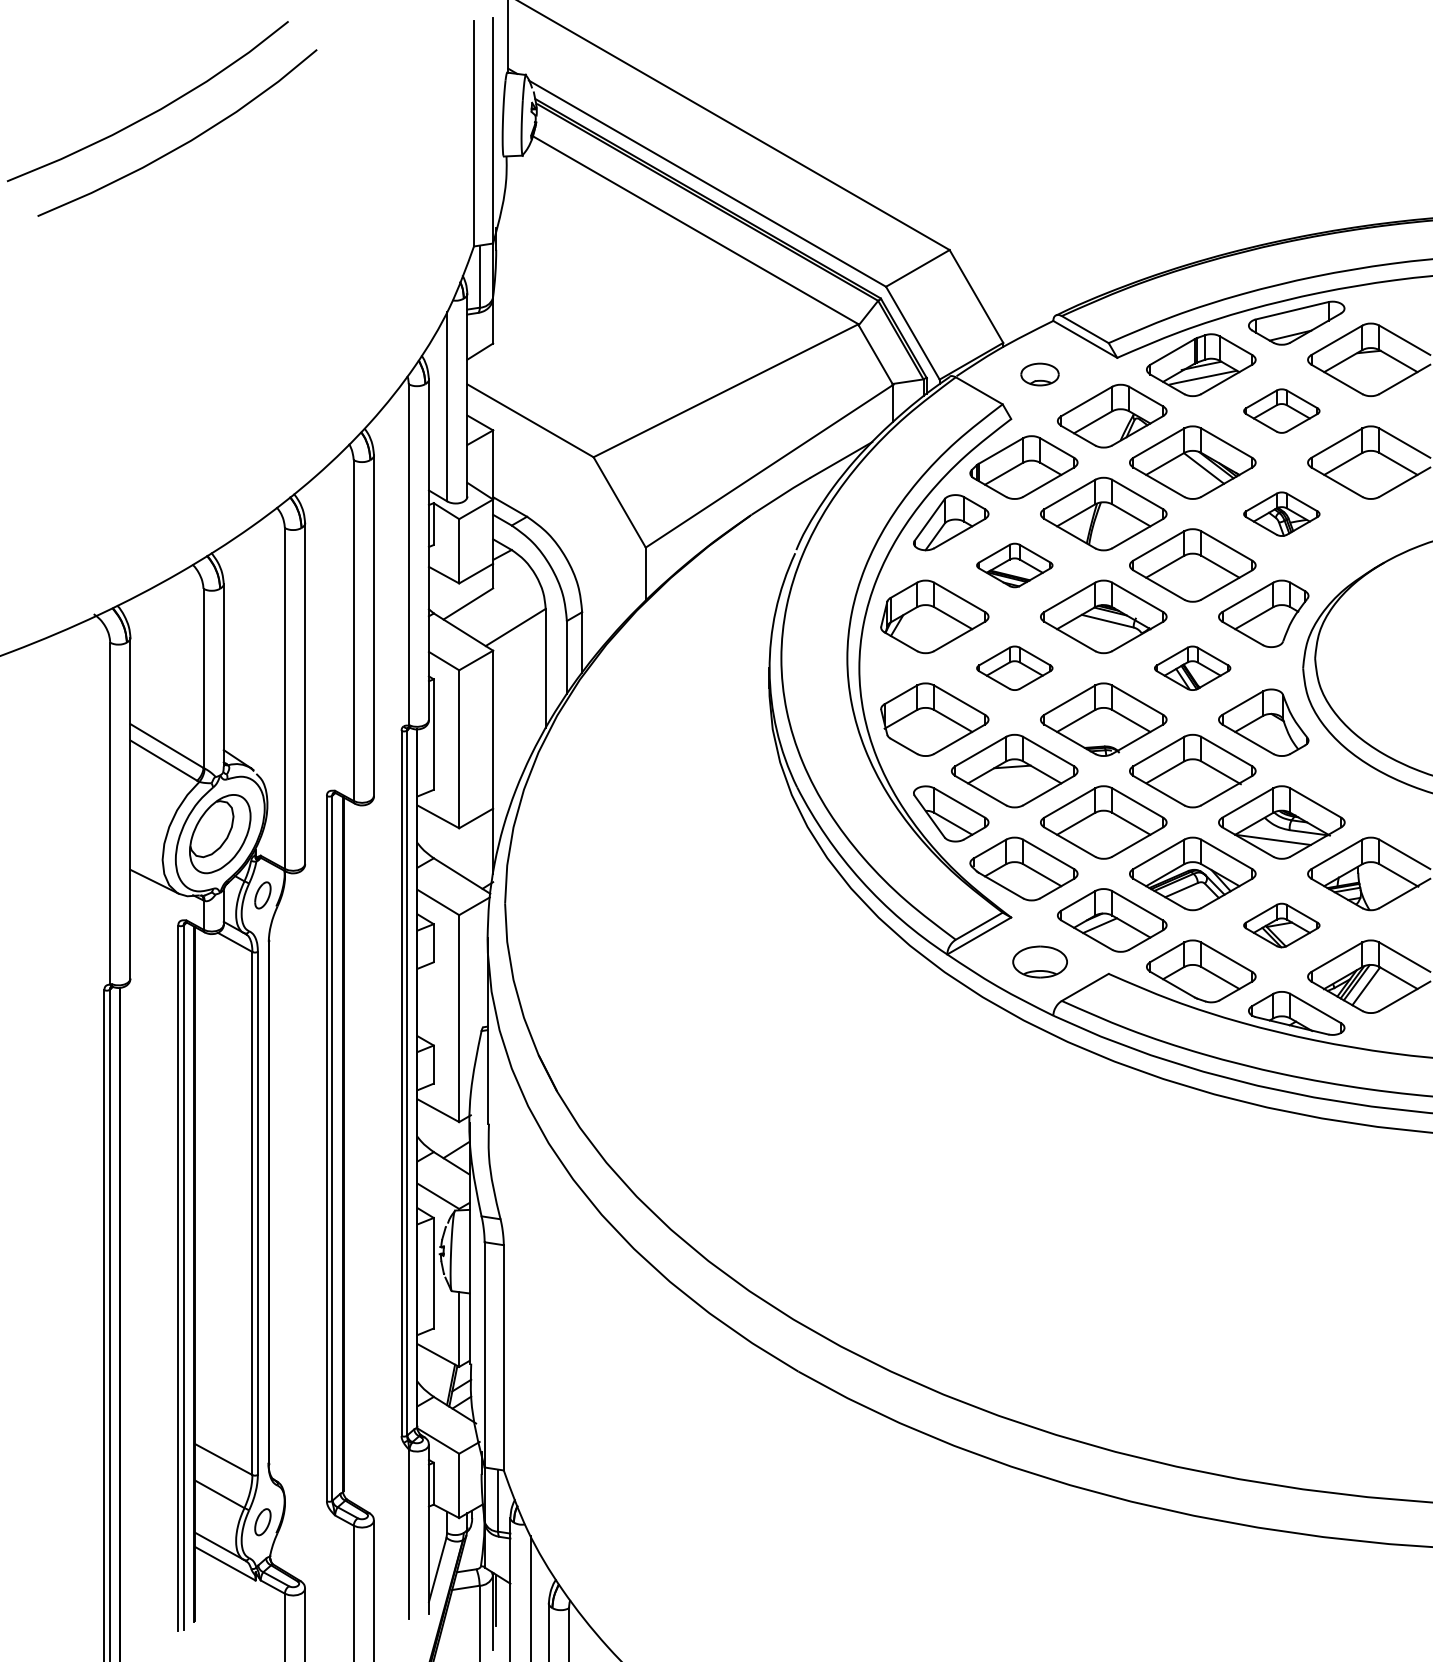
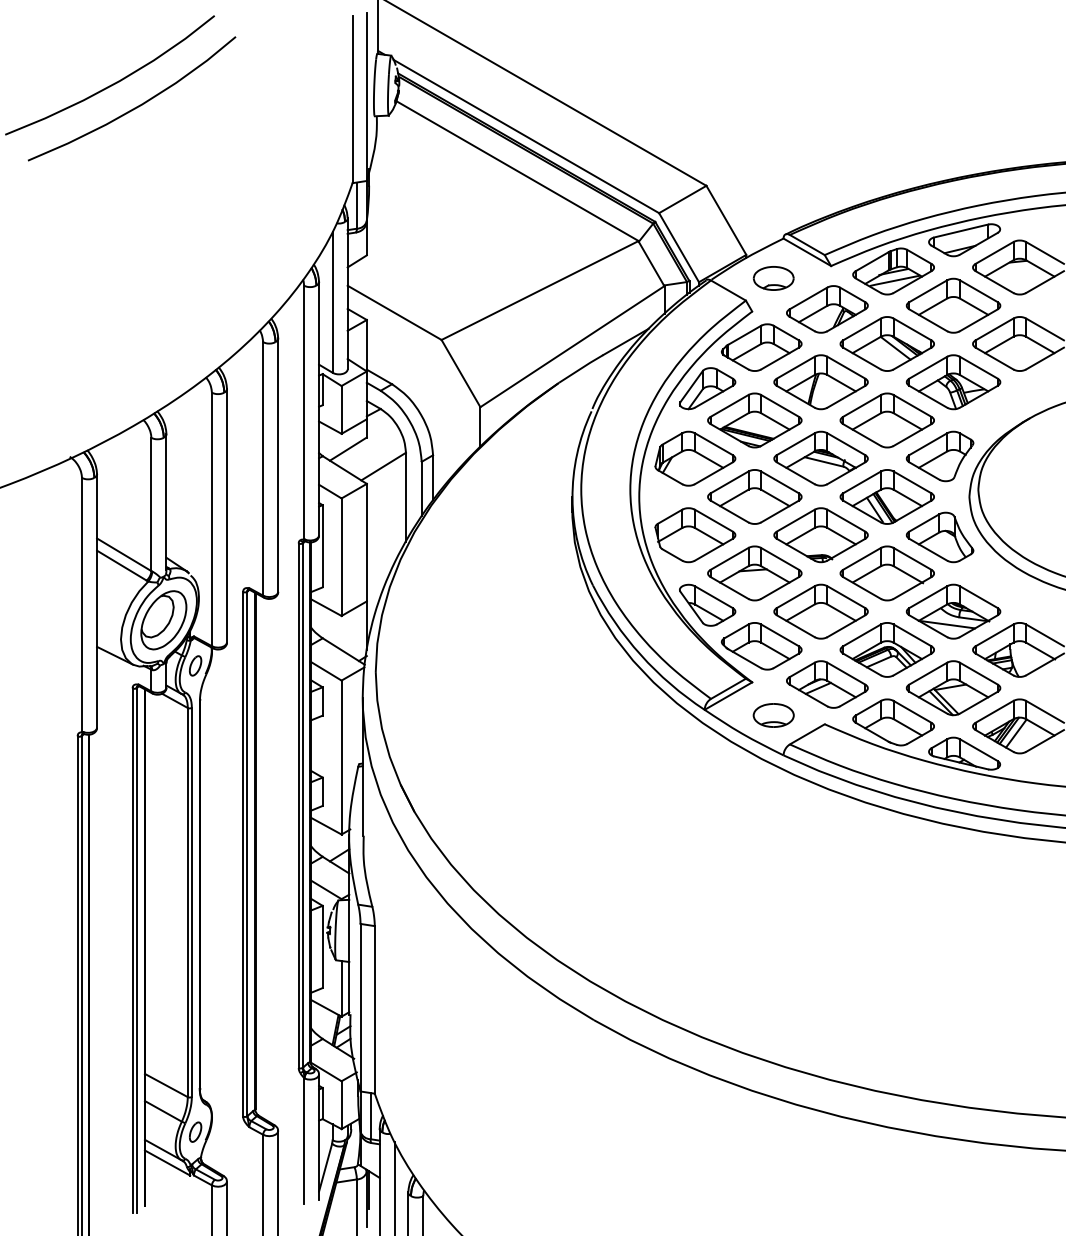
part: (1039, 374) -> (773, 278), size x1.43
part: (1281, 410) -> (953, 305), size x1.67
part: (1281, 514) -> (953, 382), size x1.67
part: (1014, 565) -> (754, 420), size x1.67
part: (1014, 667) -> (754, 496), size x1.67
part: (1191, 667) -> (886, 496), size x1.67
part: (1281, 925) -> (953, 688), size x1.67

